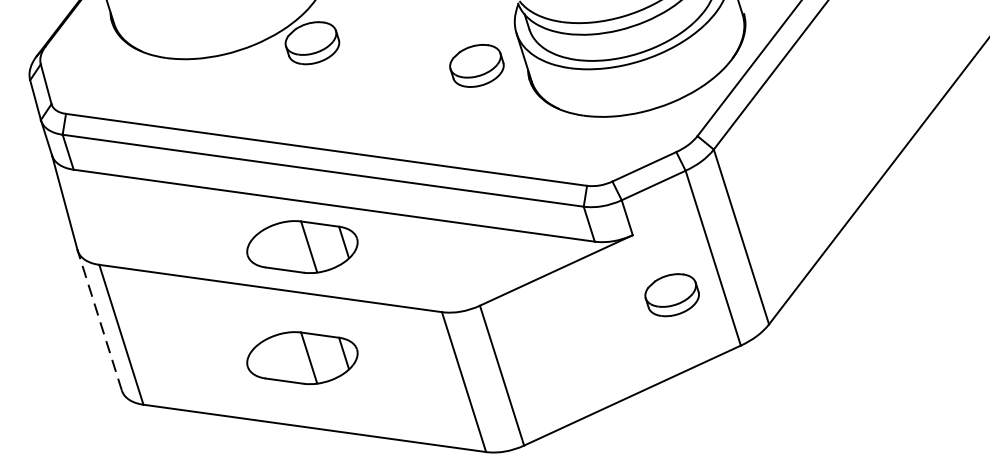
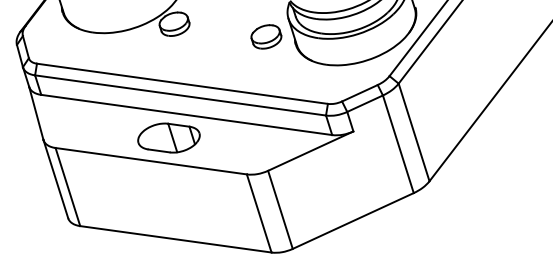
part: (672, 294) -> (375, 164), removed
line: (99, 321) -> (55, 179), dashed -> solid
part: (301, 357) -> (168, 199), removed

